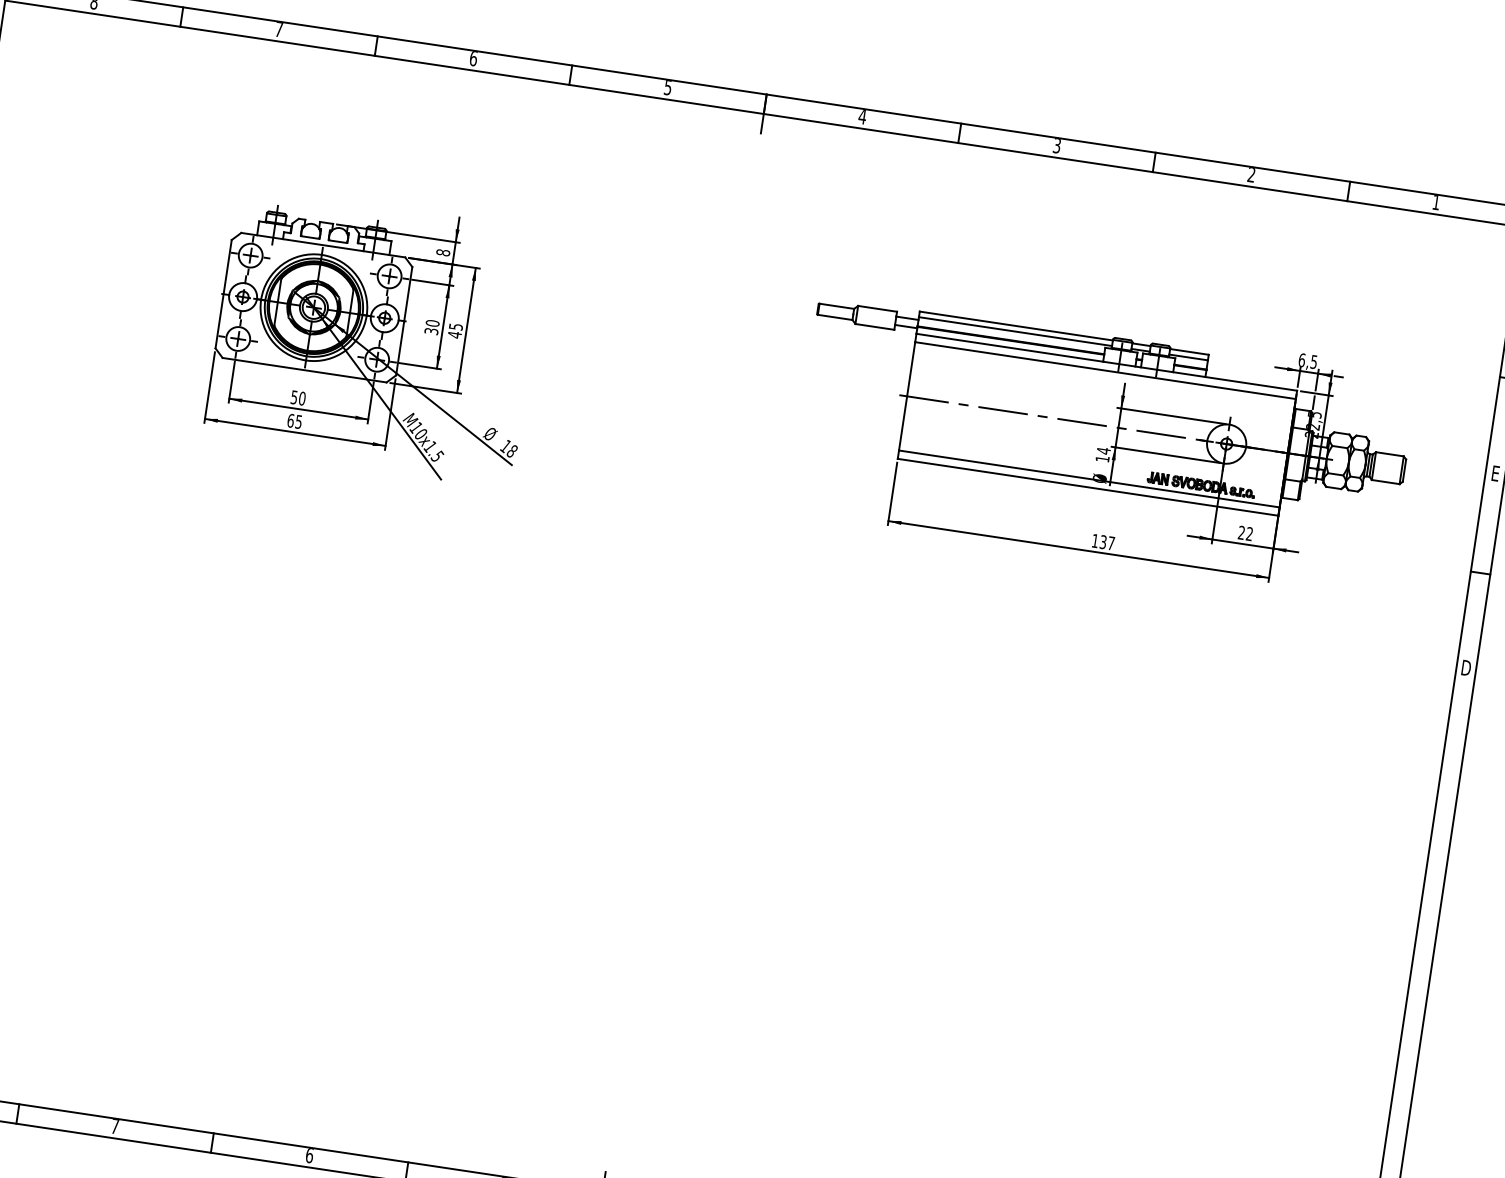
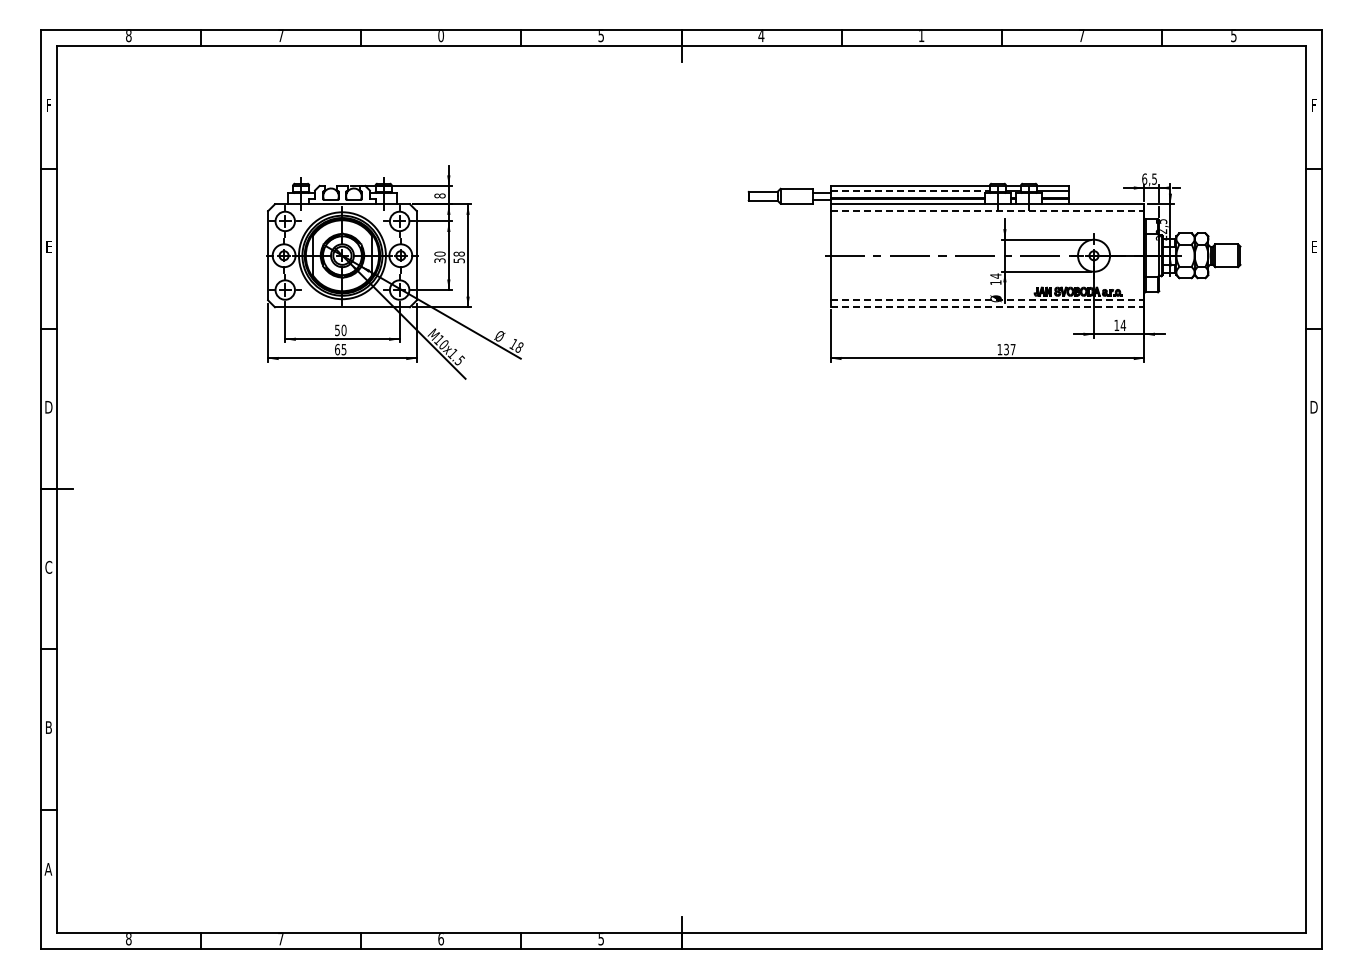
text: (473, 59) -> (441, 36), 6 -> 0
text: (1056, 146) -> (921, 36), 3 -> 1
text: (1251, 175) -> (1081, 36), 2 -> 7
text: (1435, 203) -> (1233, 36), 1 -> 5
text: (454, 330) -> (458, 257), 45 -> 58
line: (1015, 331) -> (910, 190), solid -> dashed
line: (1105, 371) -> (987, 211), solid -> dashed
line: (1089, 479) -> (987, 300), solid -> dashed
line: (1087, 487) -> (987, 307), solid -> dashed
text: (1246, 532) -> (1120, 324), 22 -> 14

